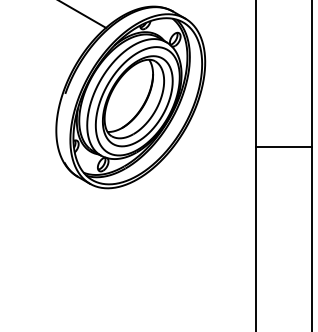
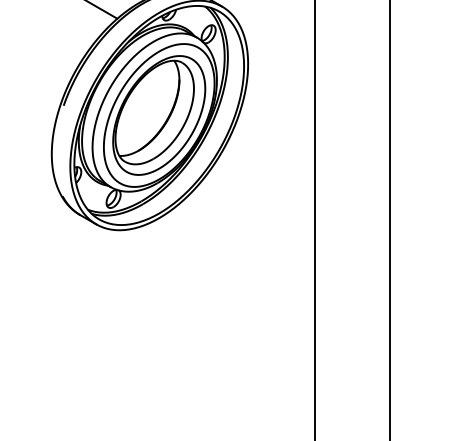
line: (284, 147) -> (352, 176), removed

